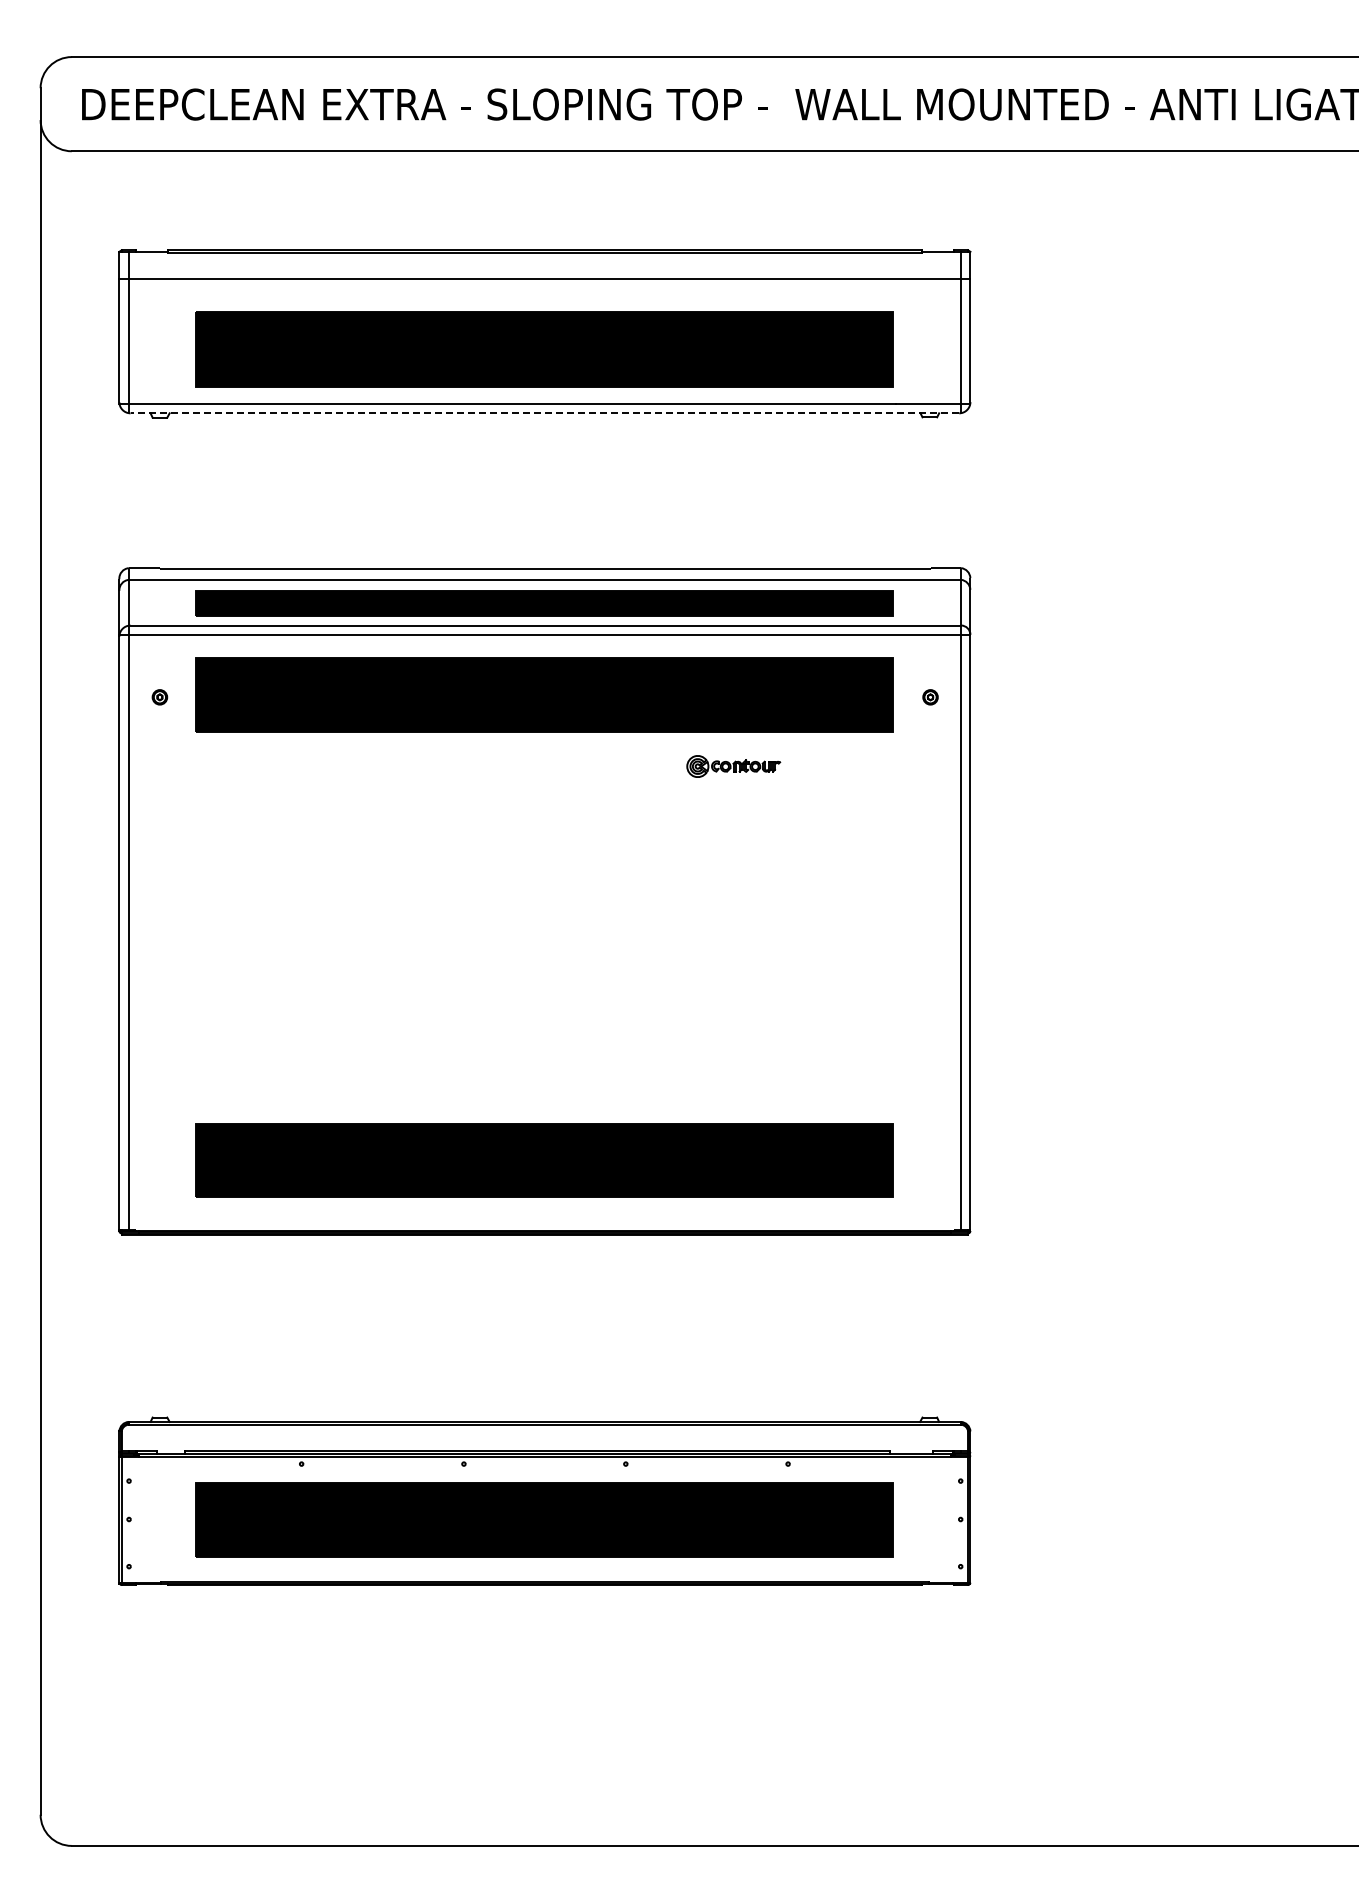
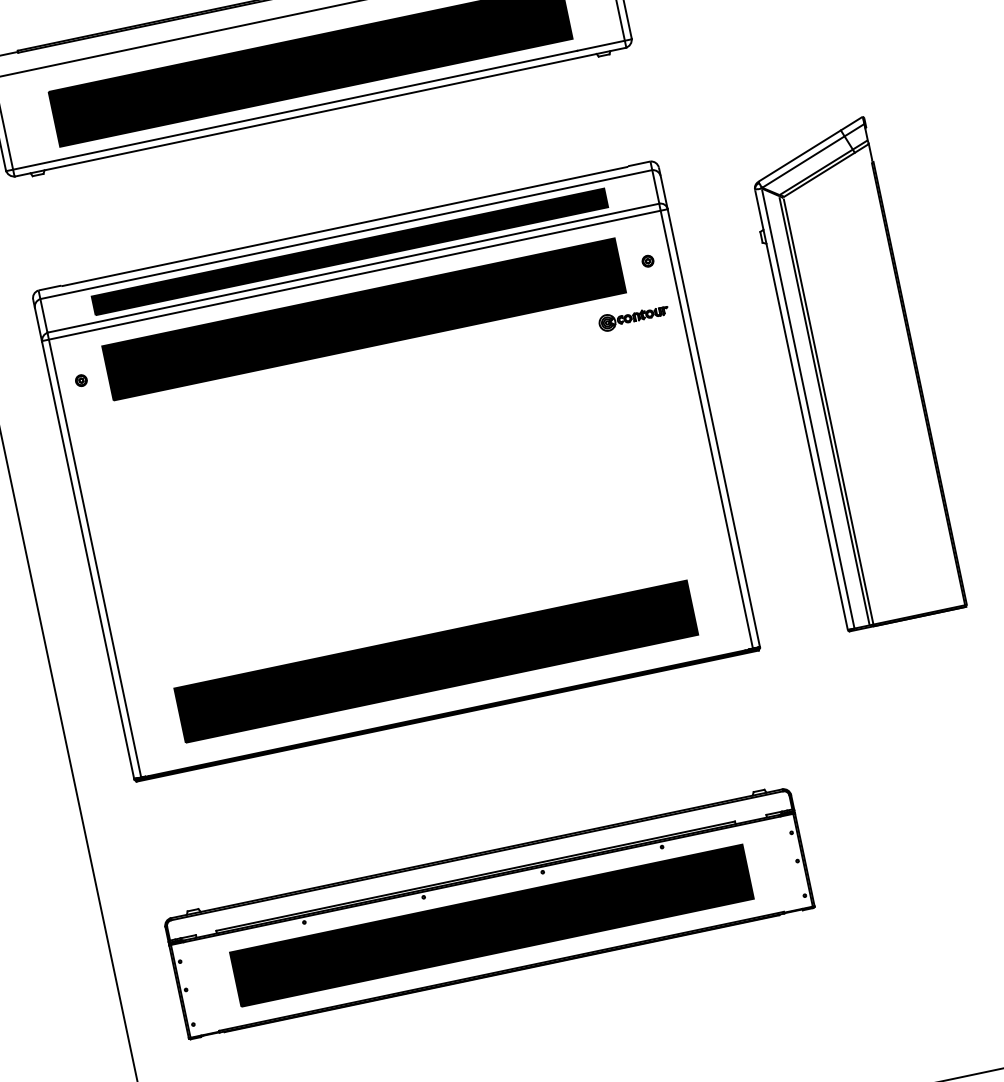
line: (544, 413) -> (320, 112), dashed -> solid
part: (733, 766) -> (633, 317), moved
part: (1167, 901) -> (853, 374), added

